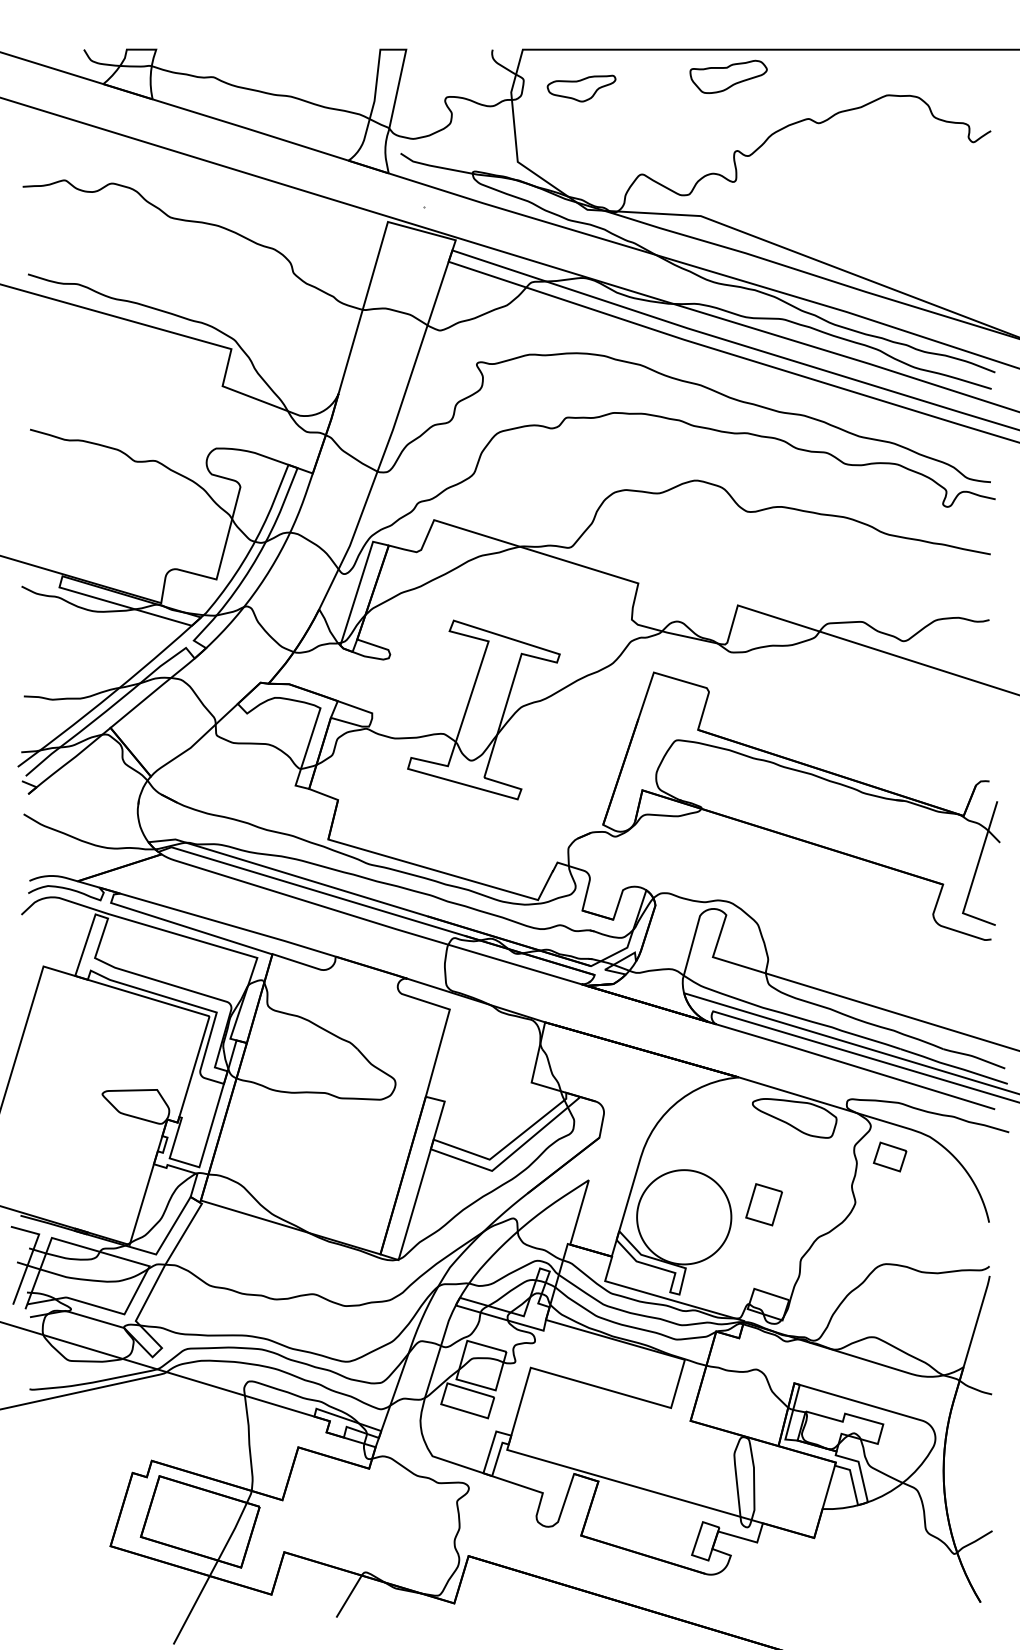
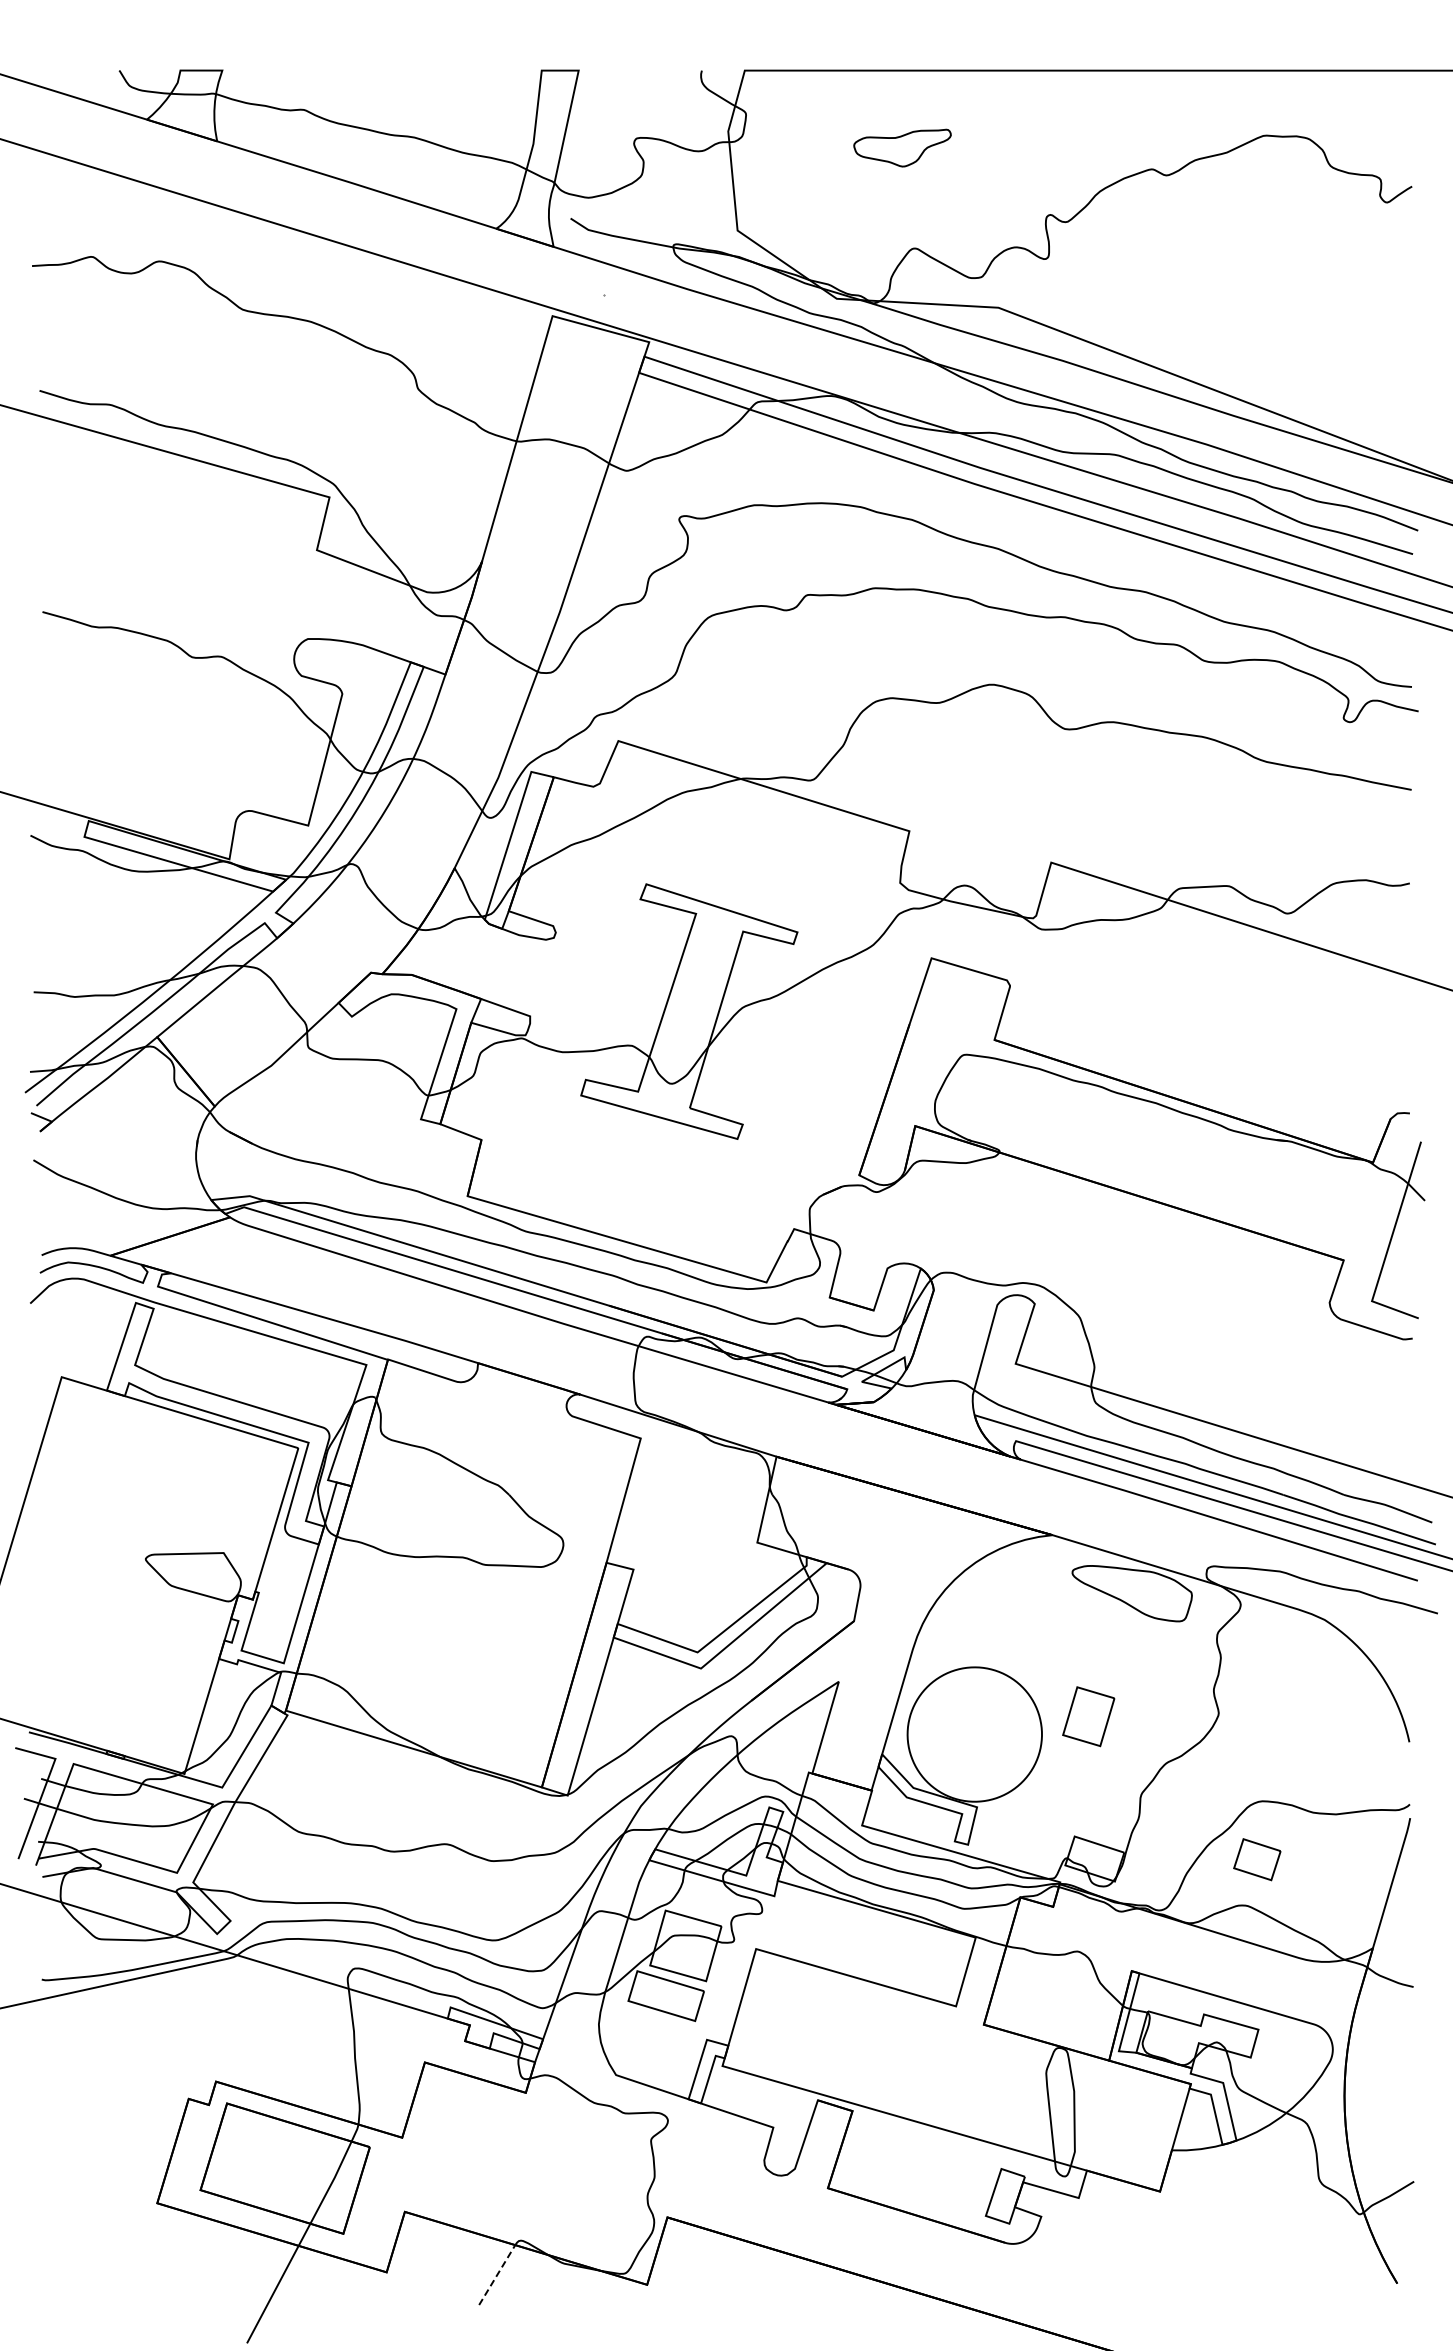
part: (728, 76) -> (1037, 109), removed
part: (581, 88) -> (902, 147), moved
part: (890, 1156) -> (1257, 1859), moved
line: (349, 1596) -> (497, 2275), solid -> dashed

